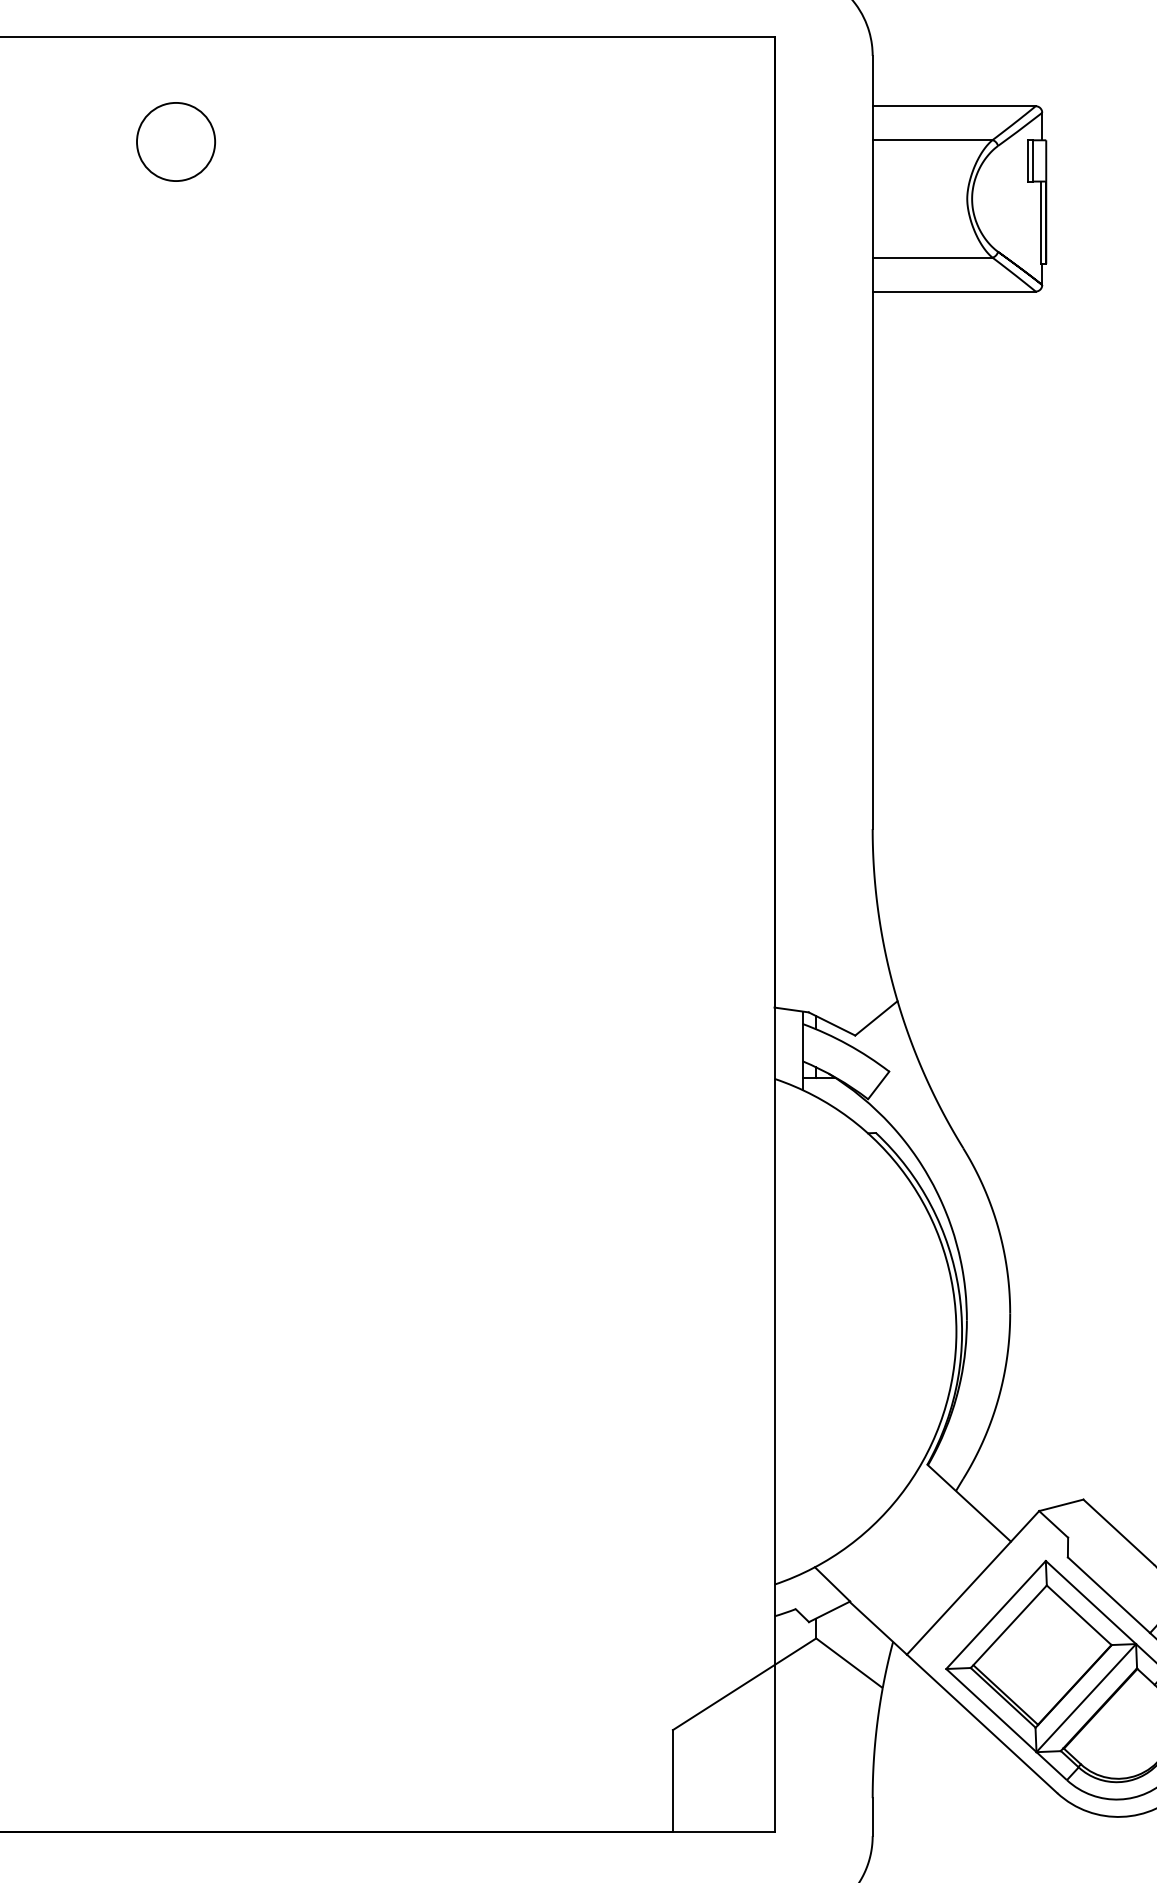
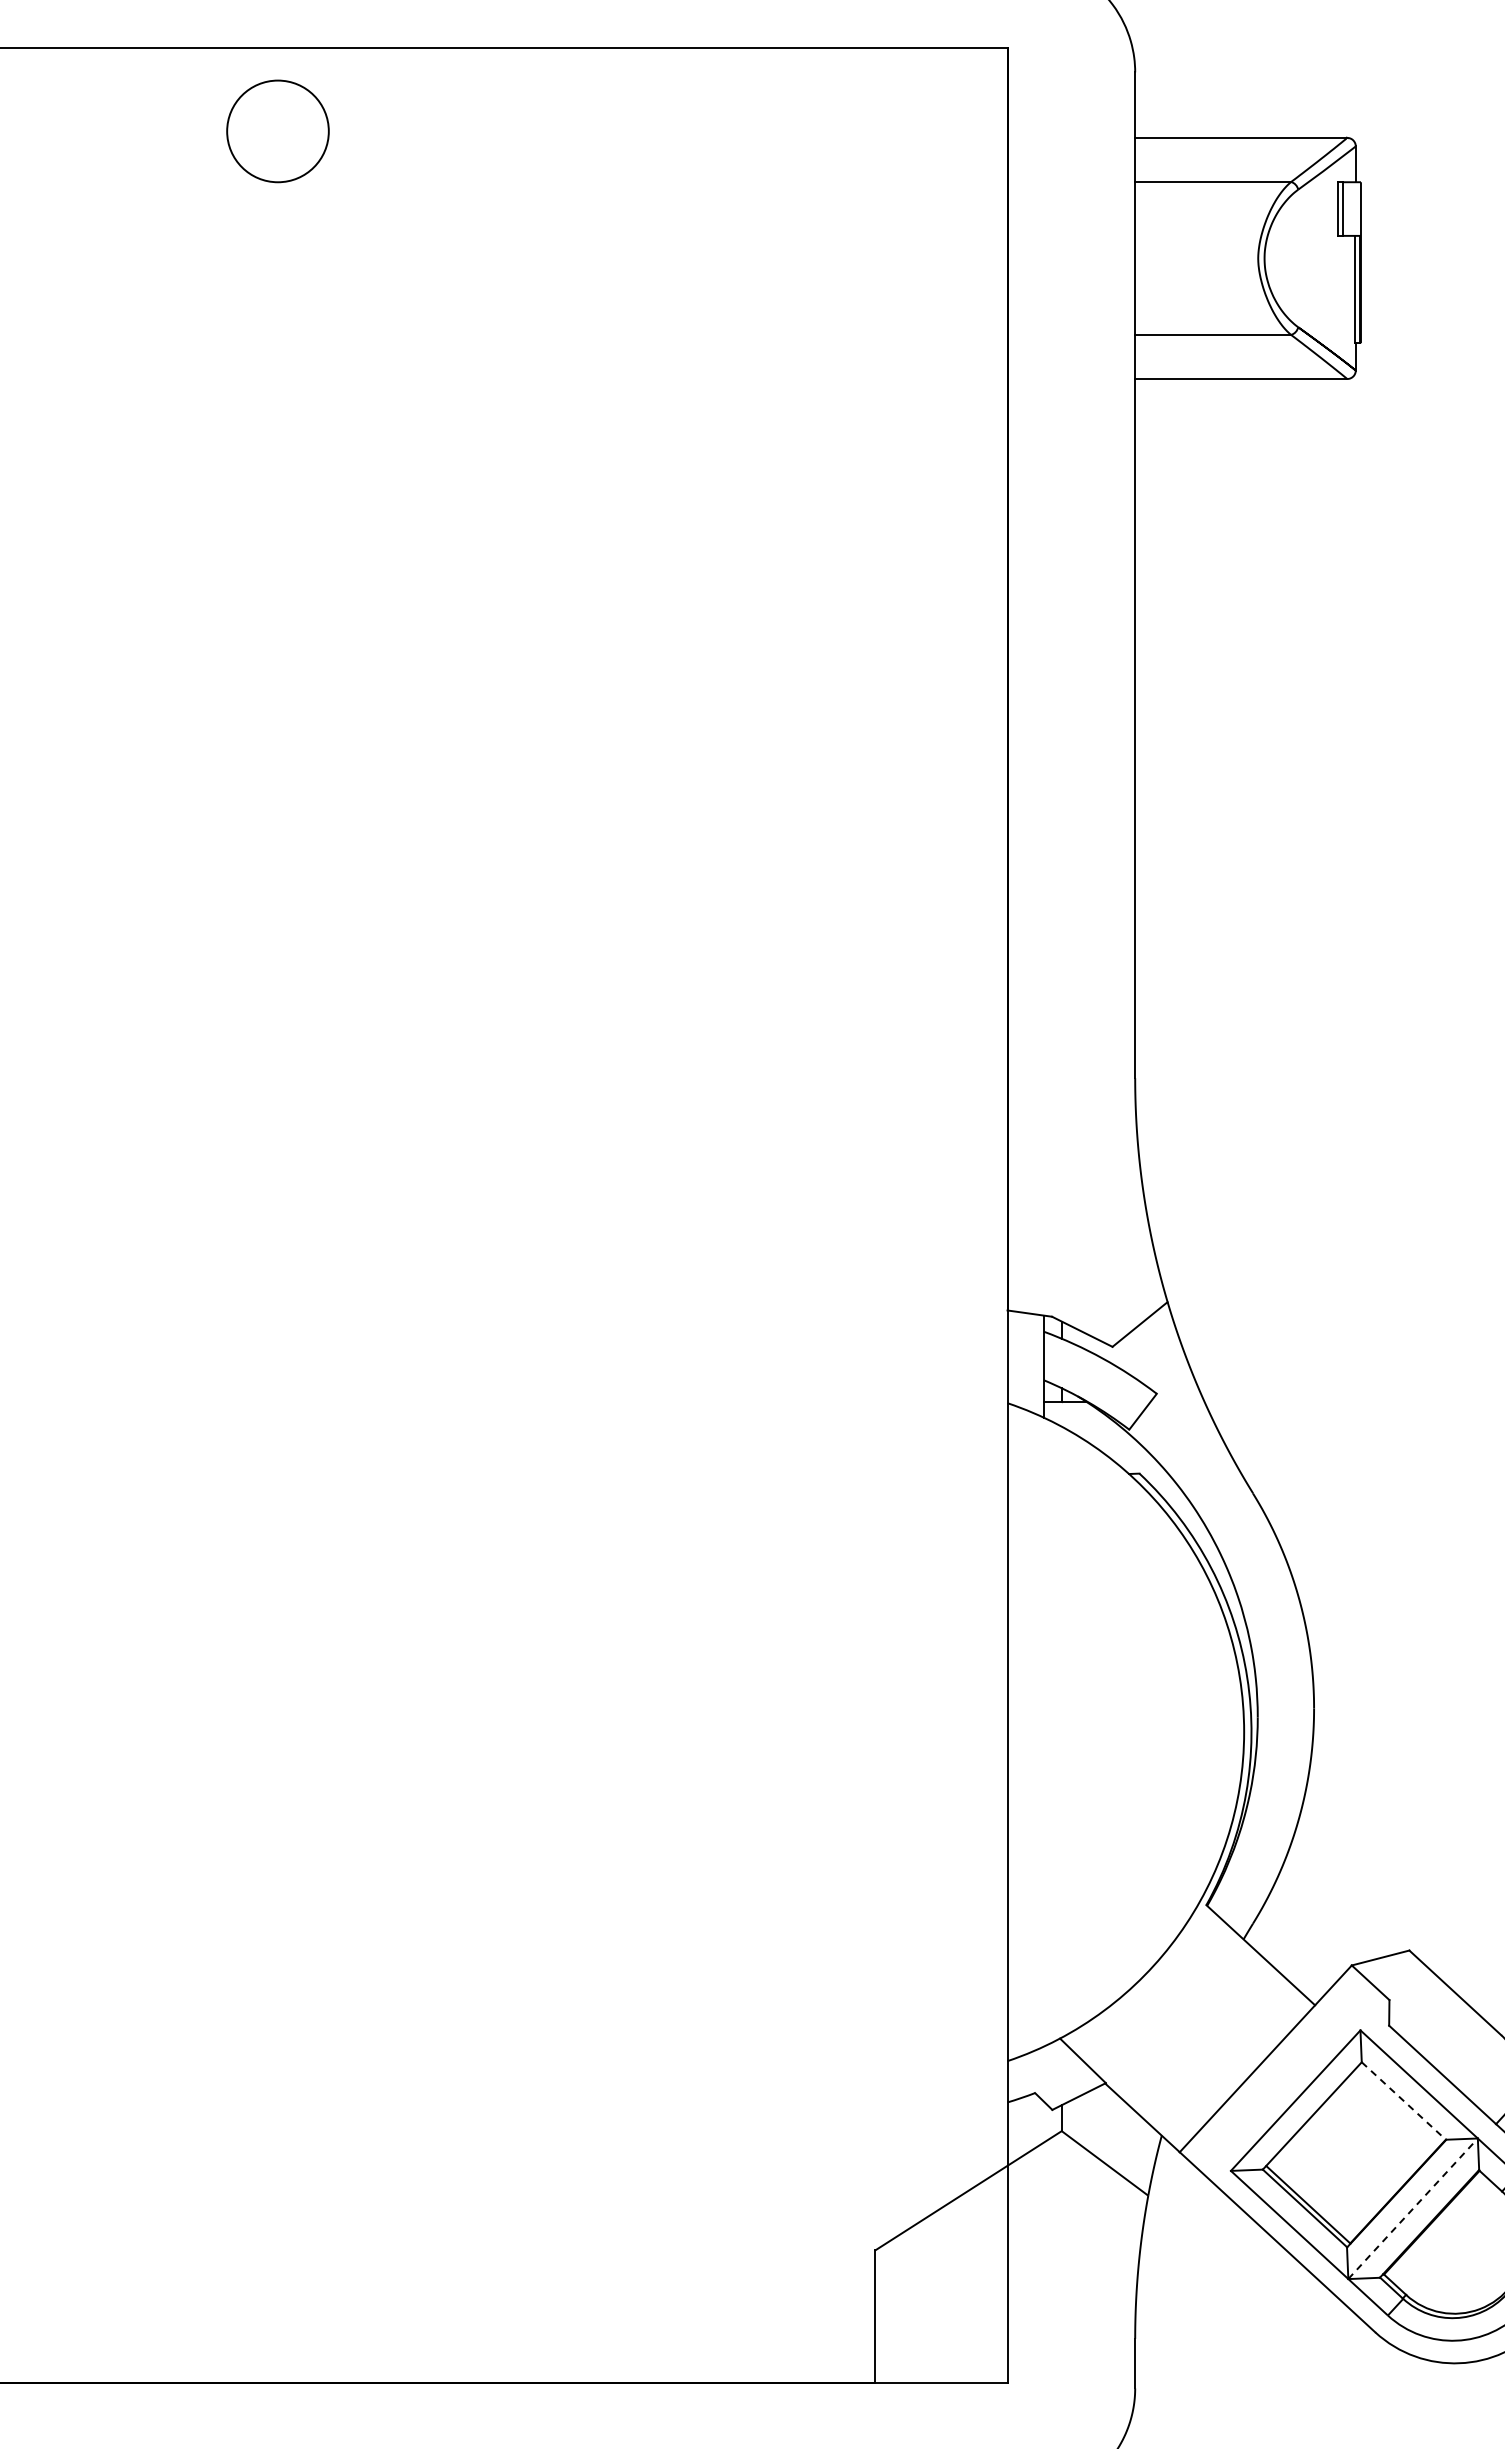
circle: (175, 142) -> (277, 131), moved
line: (1079, 1615) -> (1404, 2101), solid -> dashed
line: (1086, 1697) -> (1413, 2208), solid -> dashed

